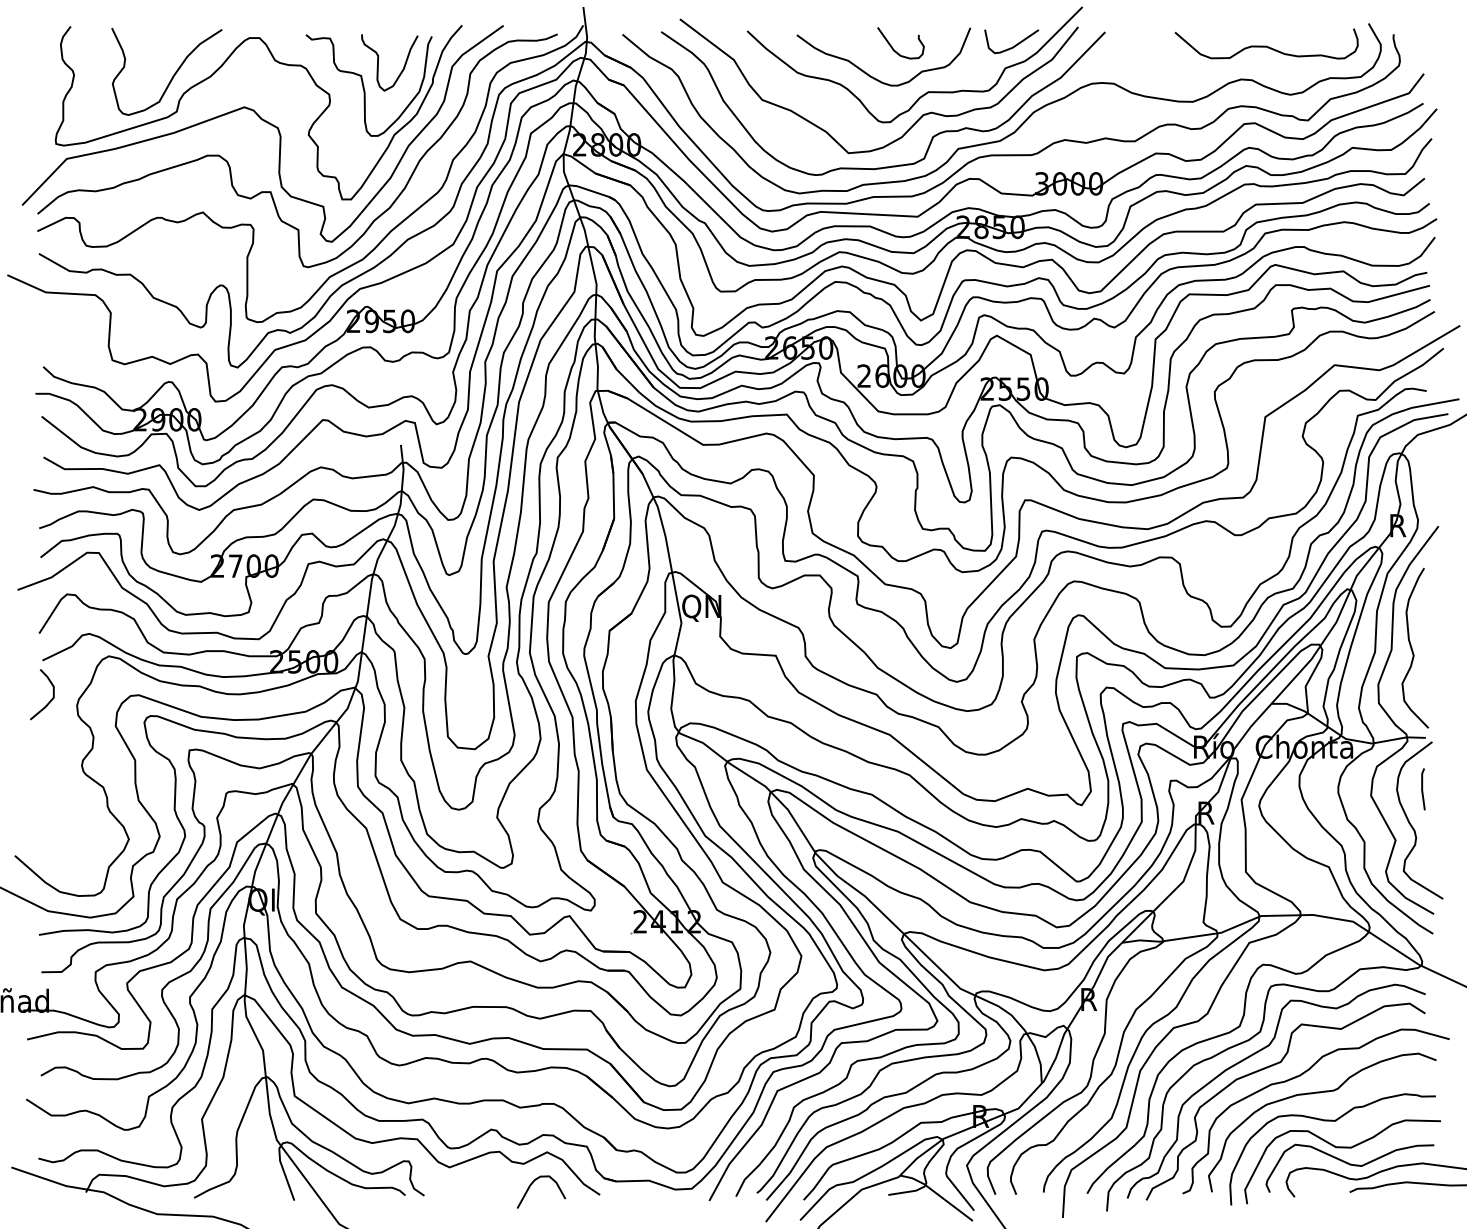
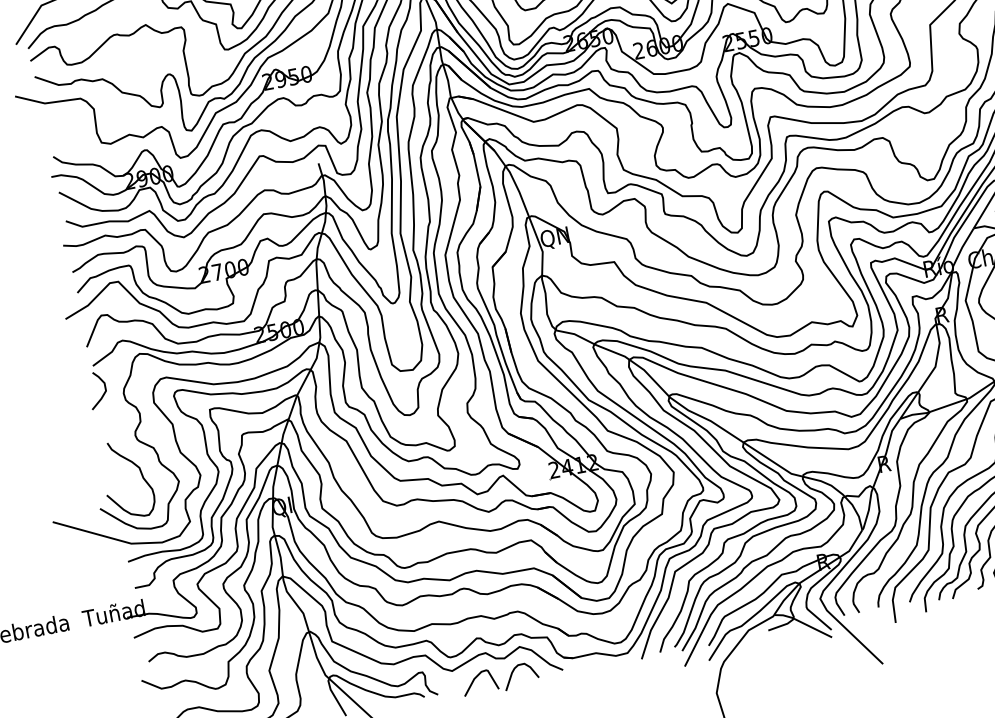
curve: (79, 820) -> (141, 474), added
curve: (478, 1184) -> (475, 679), added

